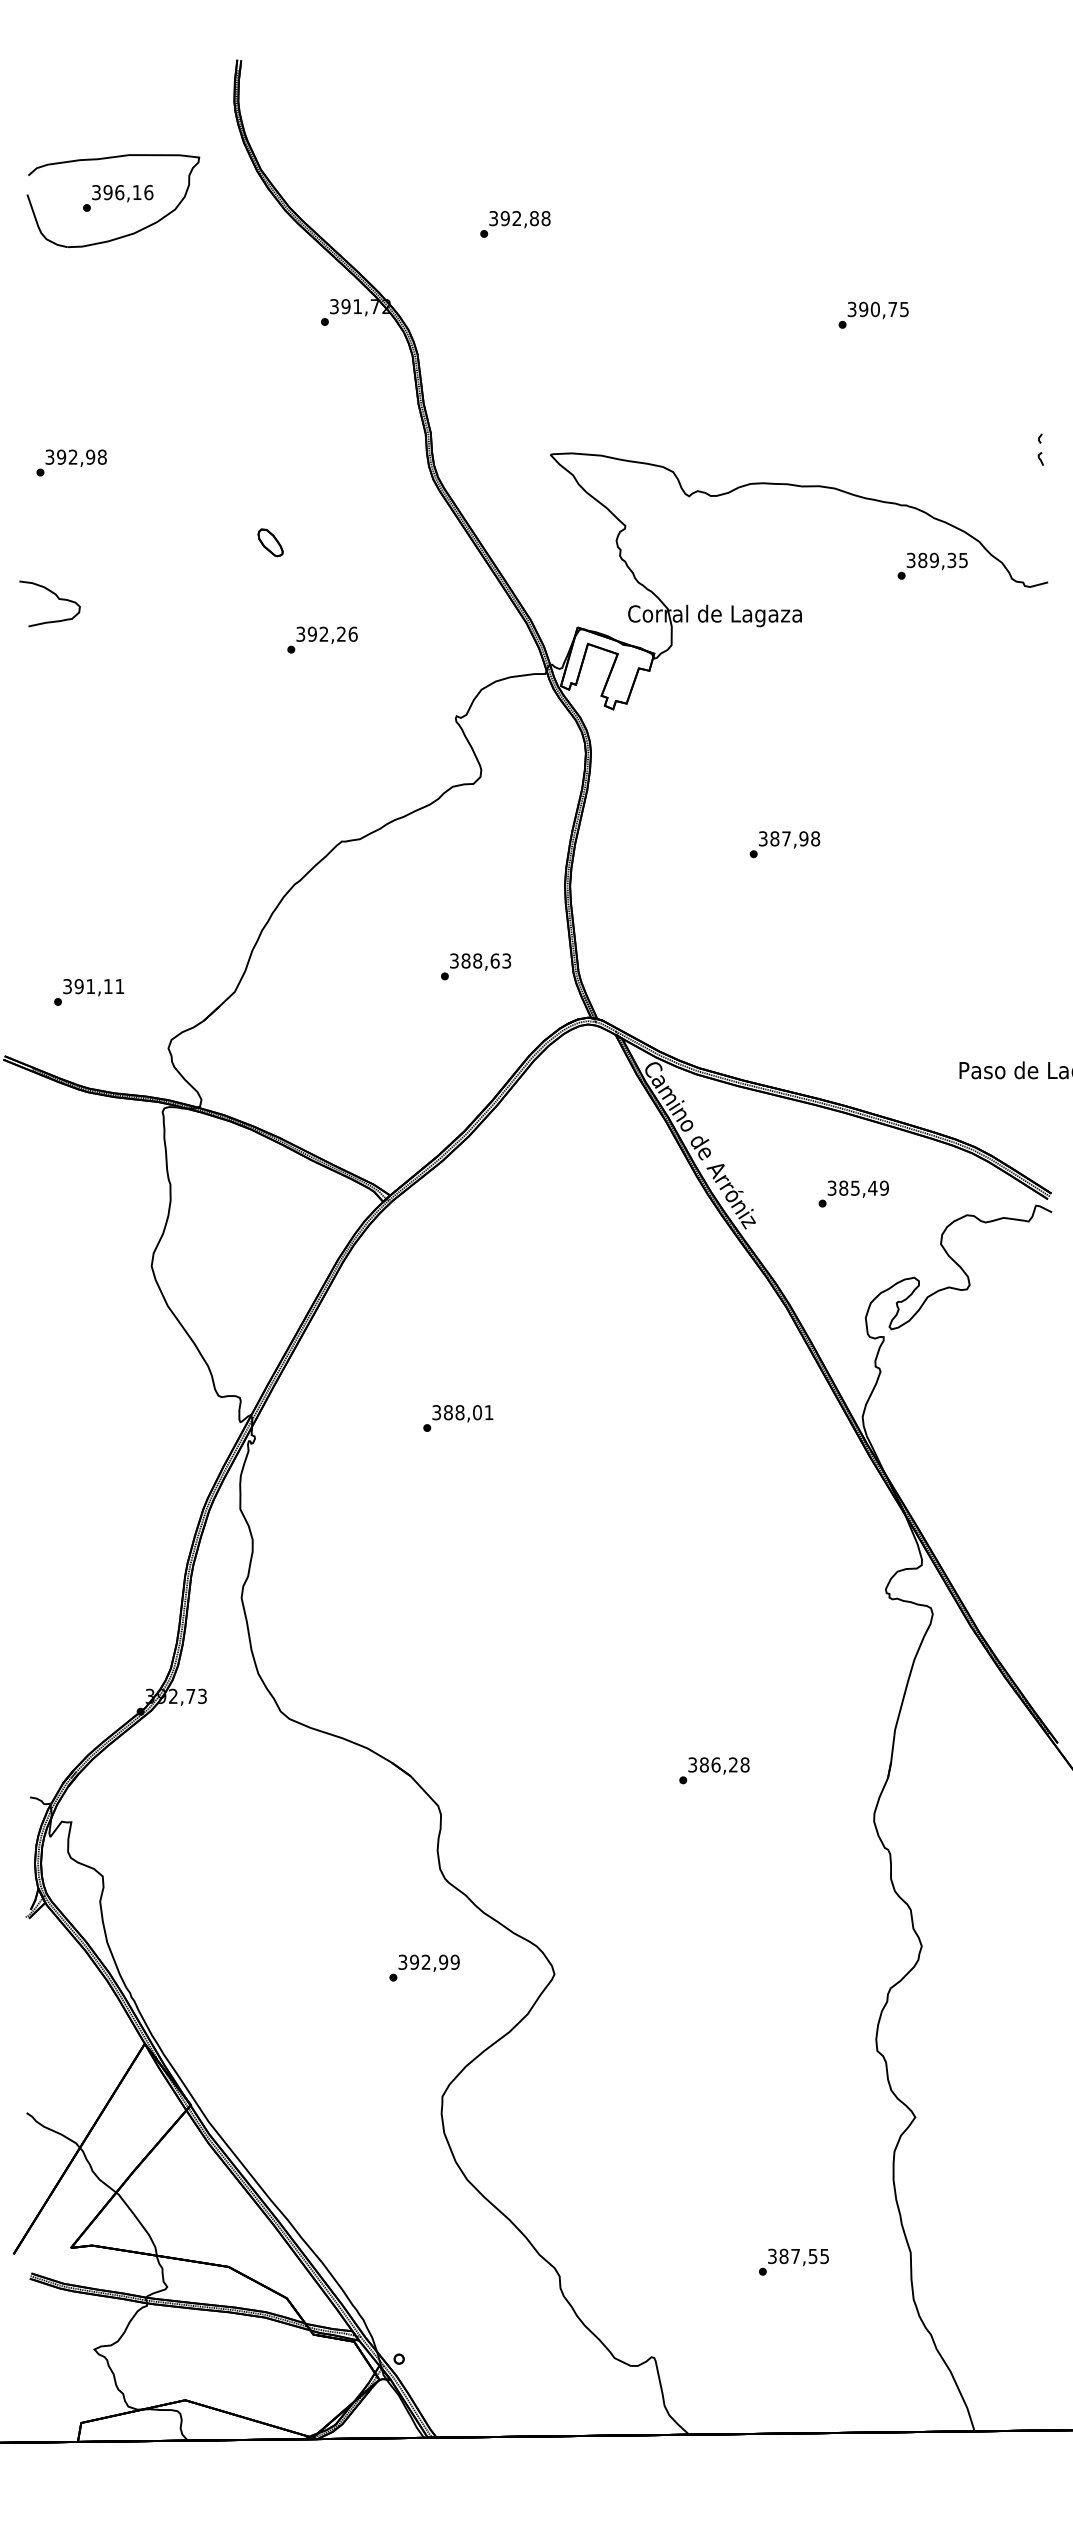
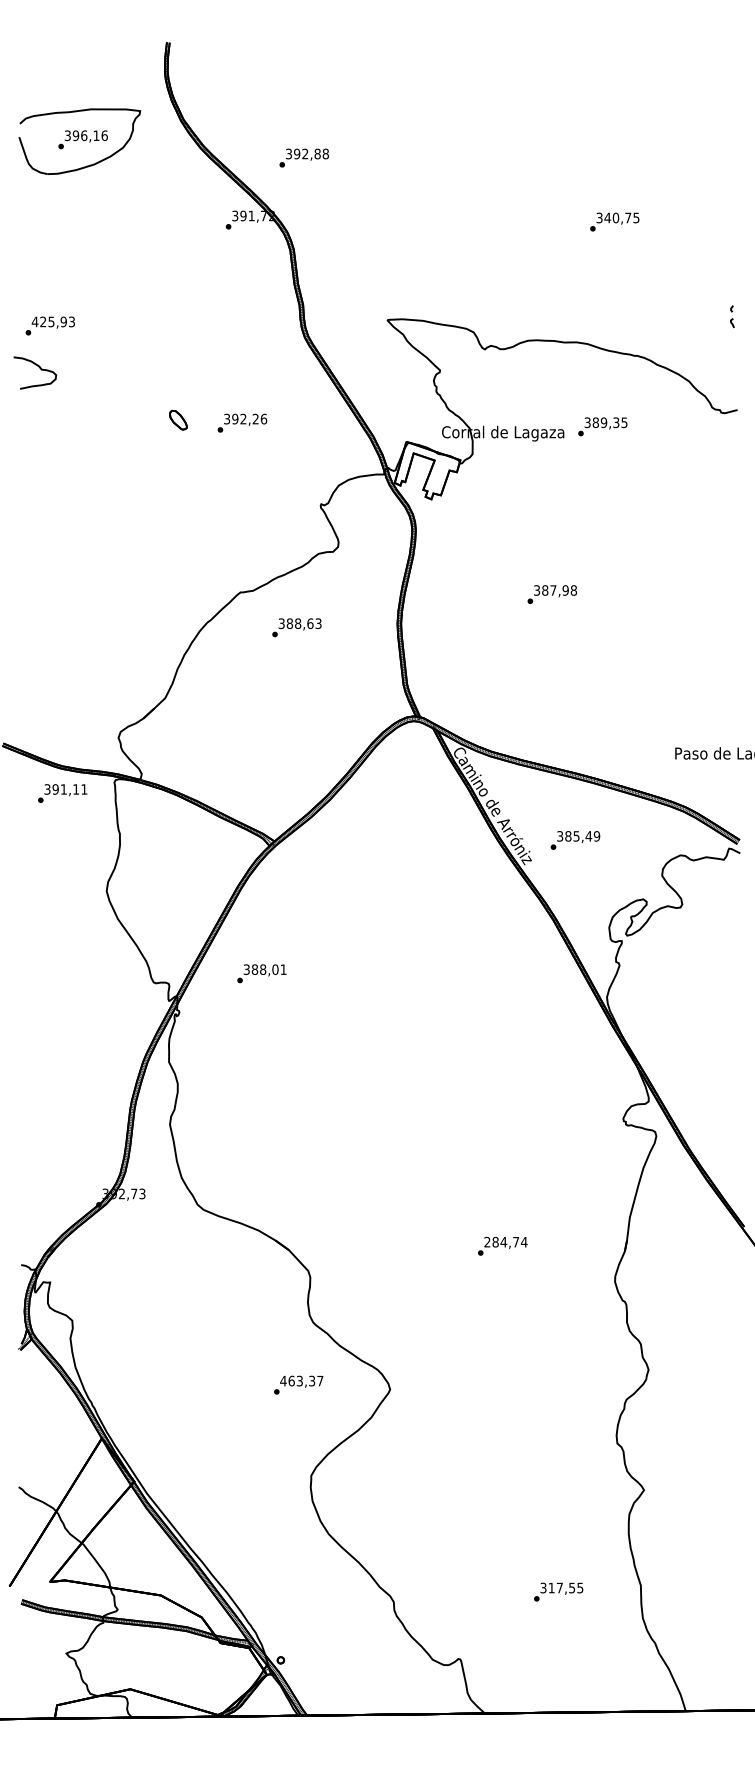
text: (515, 224) -> (304, 158), moved
text: (863, 309) -> (607, 218), 390,75 -> 340,75
text: (75, 456) -> (53, 321), 392,98 -> 425,93
part: (270, 542) -> (178, 419), moved
text: (932, 565) -> (602, 426), moved
part: (56, 597) -> (39, 368), moved
text: (322, 639) -> (242, 422), moved
text: (476, 966) -> (297, 627), moved
text: (89, 992) -> (62, 793), moved
text: (853, 1193) -> (575, 840), moved
text: (458, 1418) -> (262, 973), moved
text: (718, 1764) -> (505, 1241), 386,28 -> 284,74
text: (428, 1961) -> (301, 1380), 392,99 -> 463,37
text: (783, 2256) -> (551, 1588), 387,55 -> 317,55

